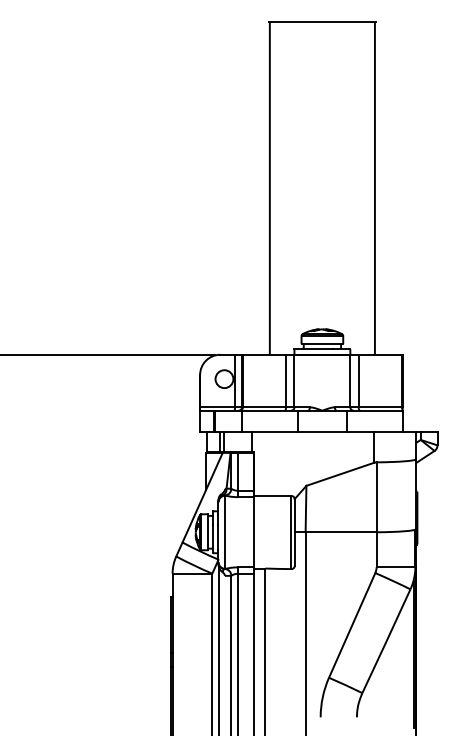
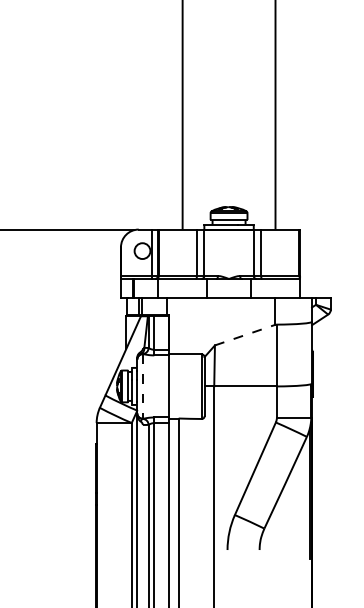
line: (340, 474) -> (245, 335), solid -> dashed
line: (225, 532) -> (143, 386), solid -> dashed

